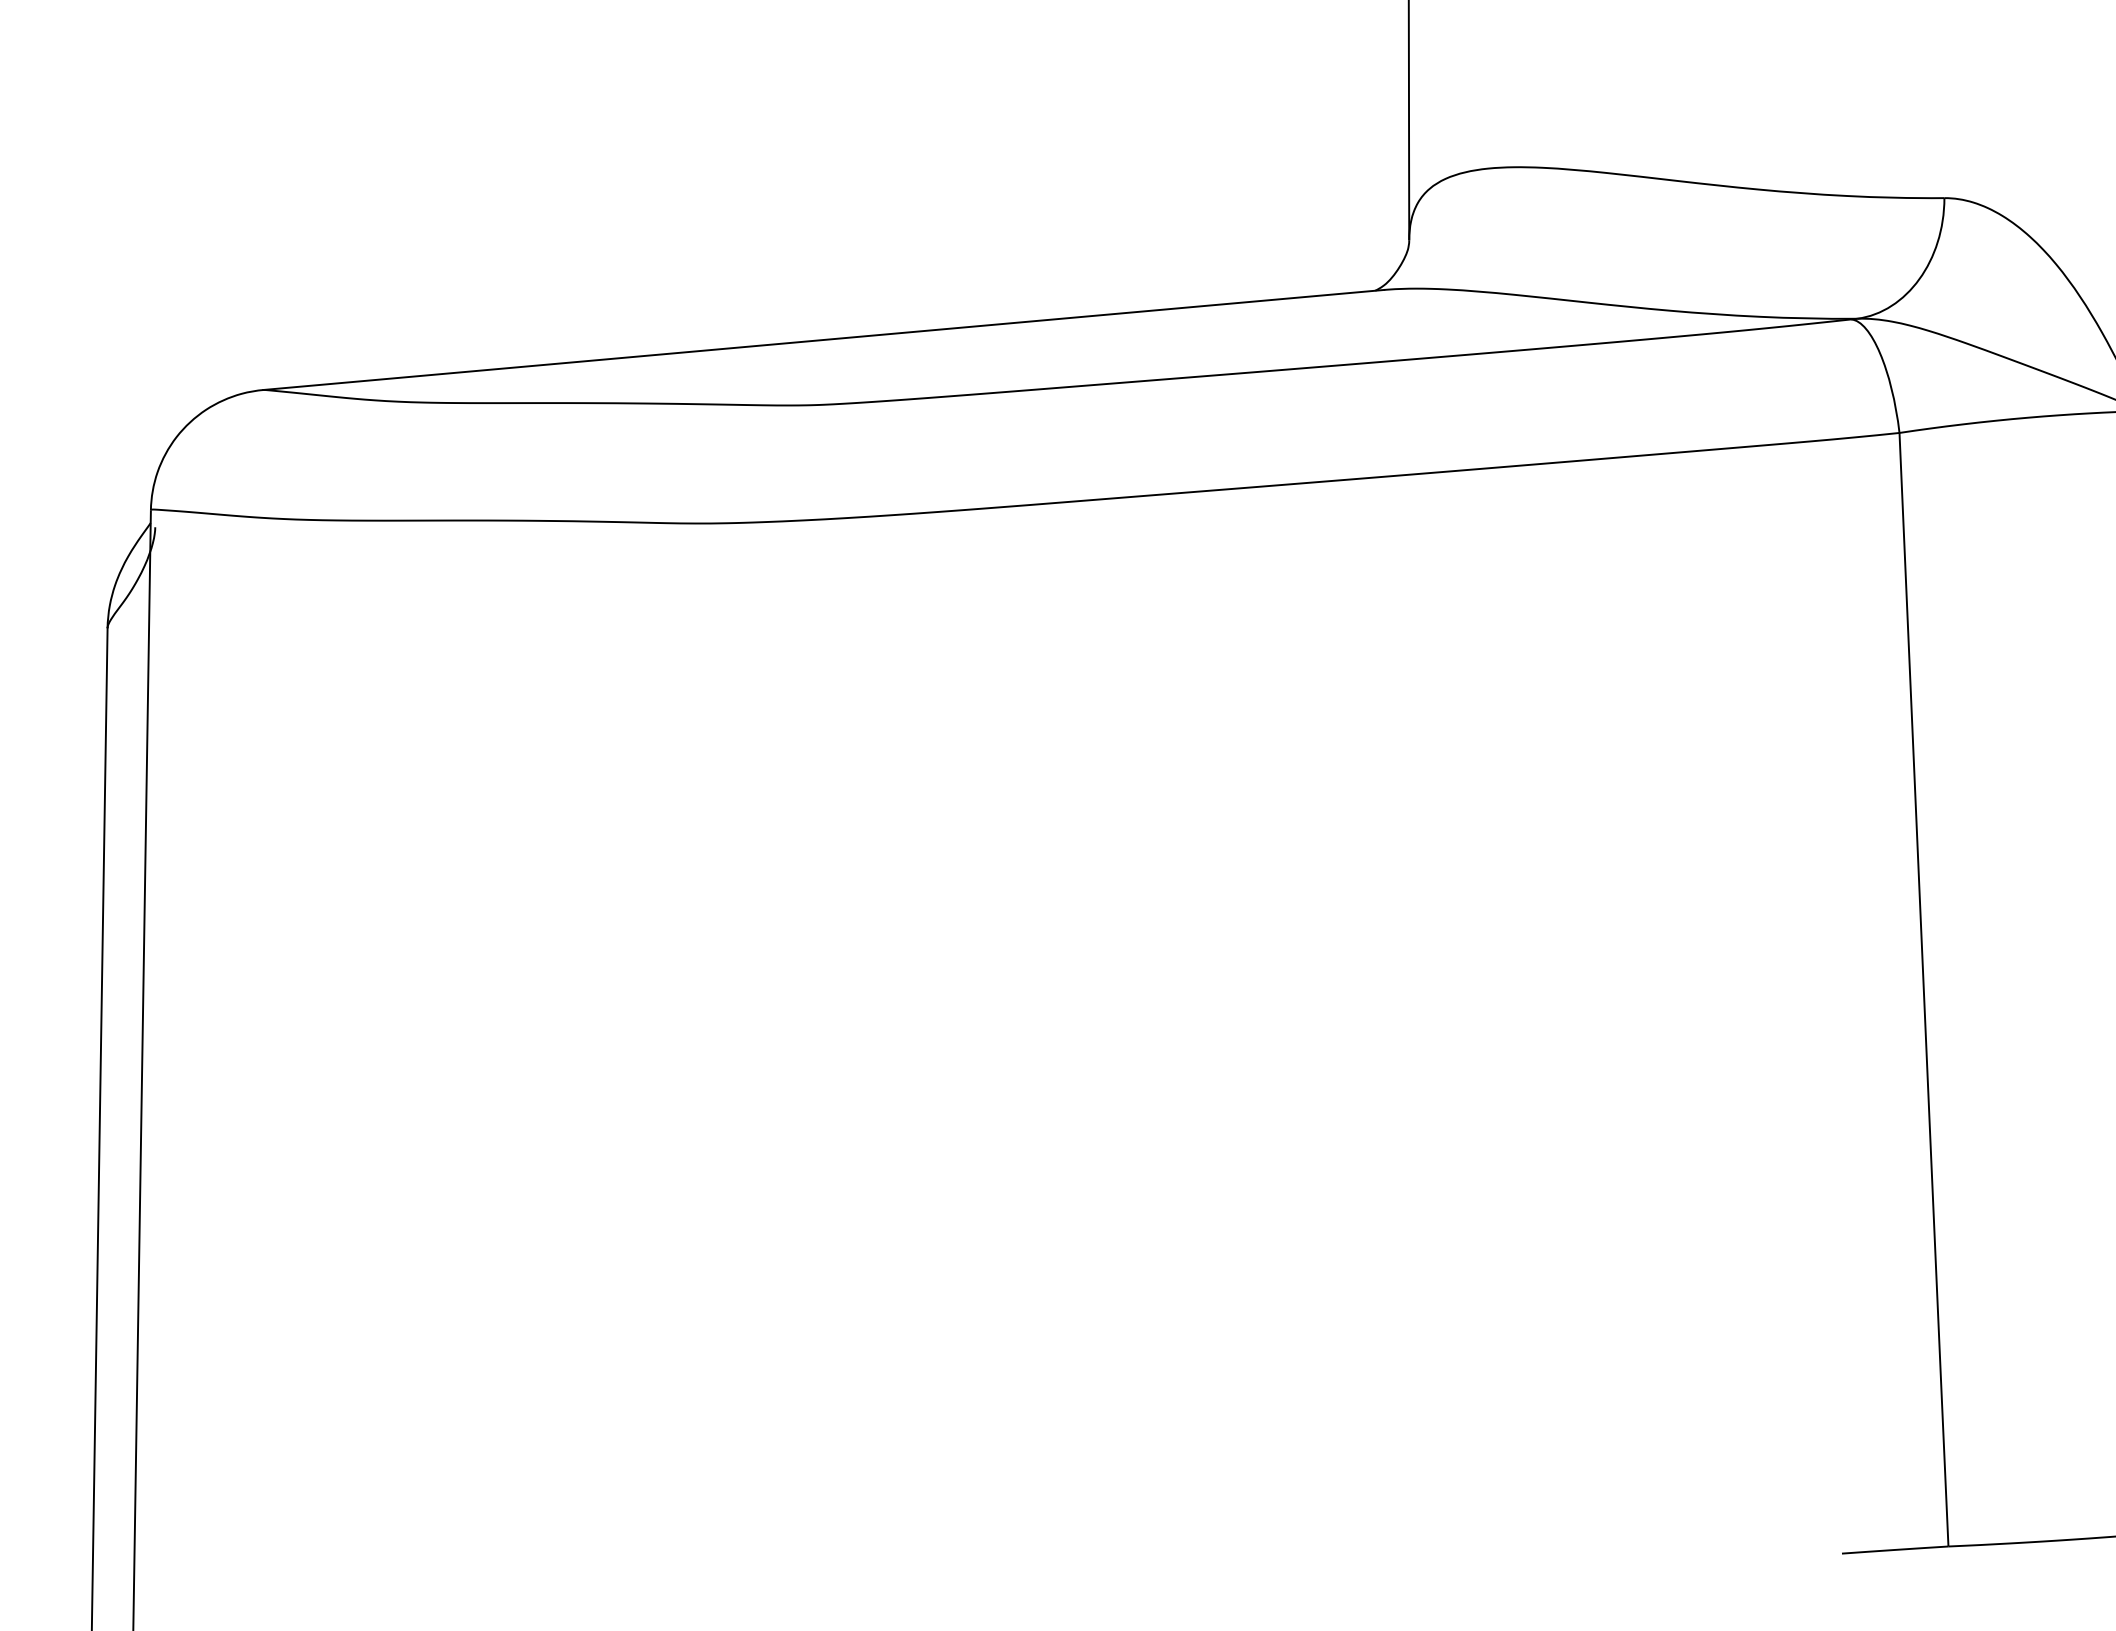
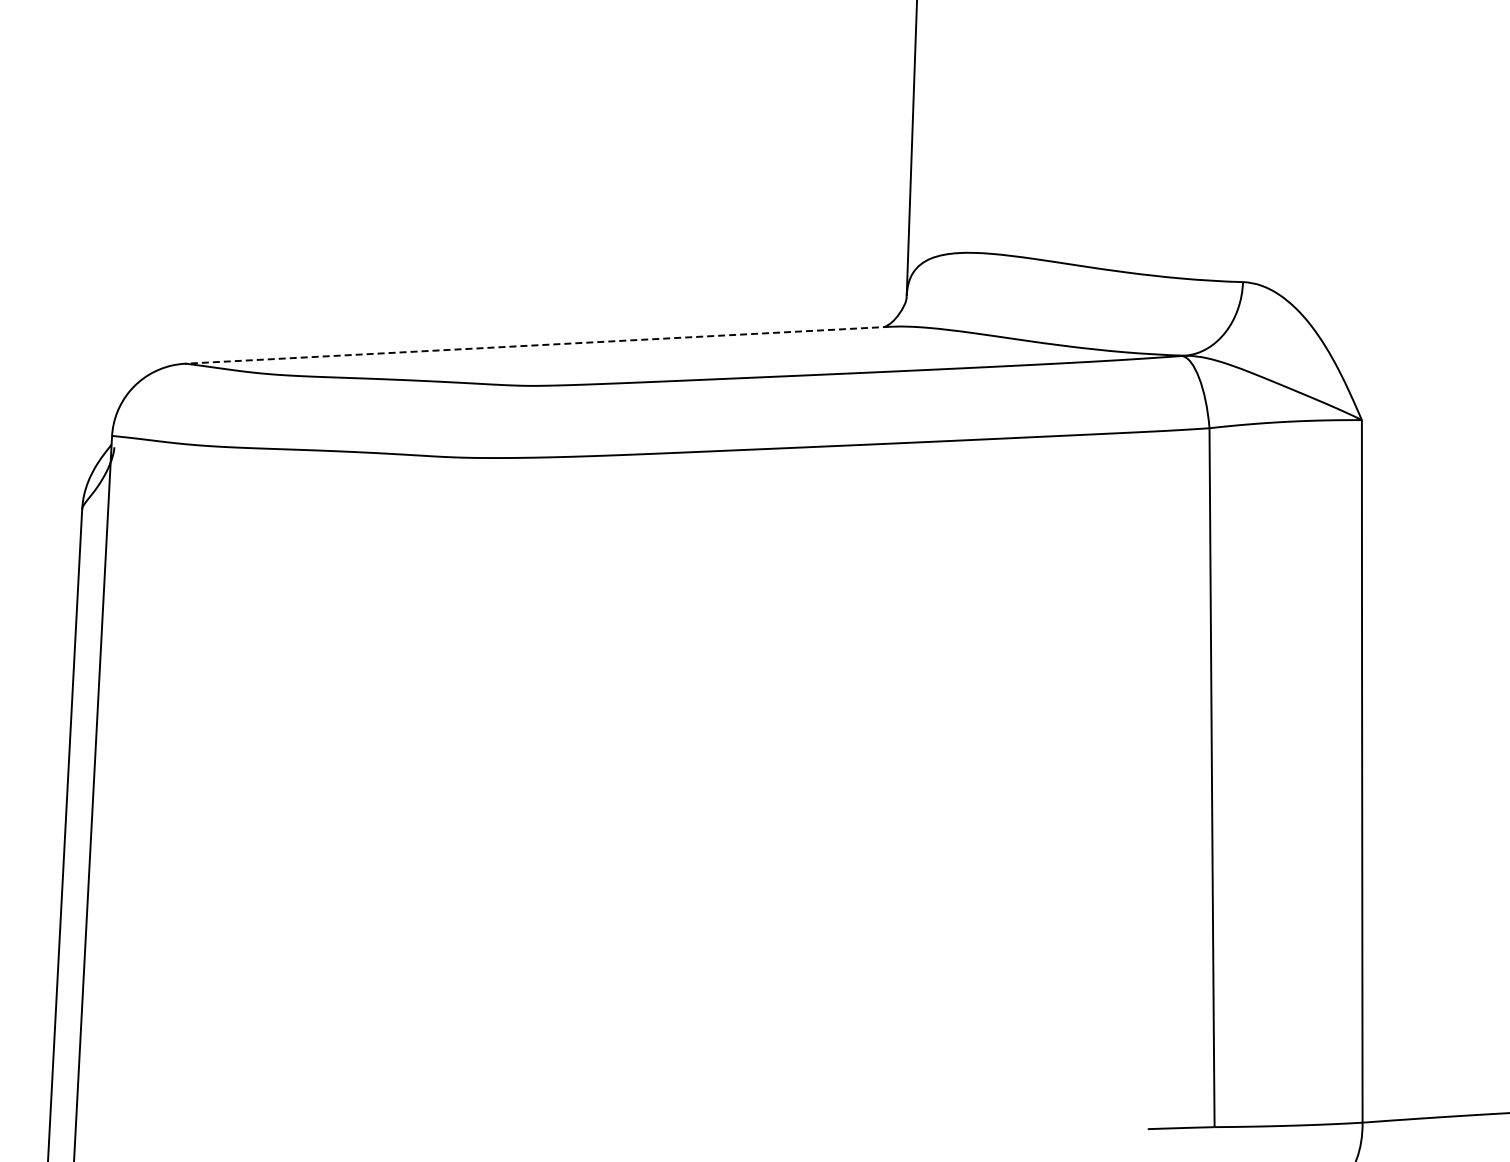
line: (823, 340) -> (537, 345), solid -> dashed

